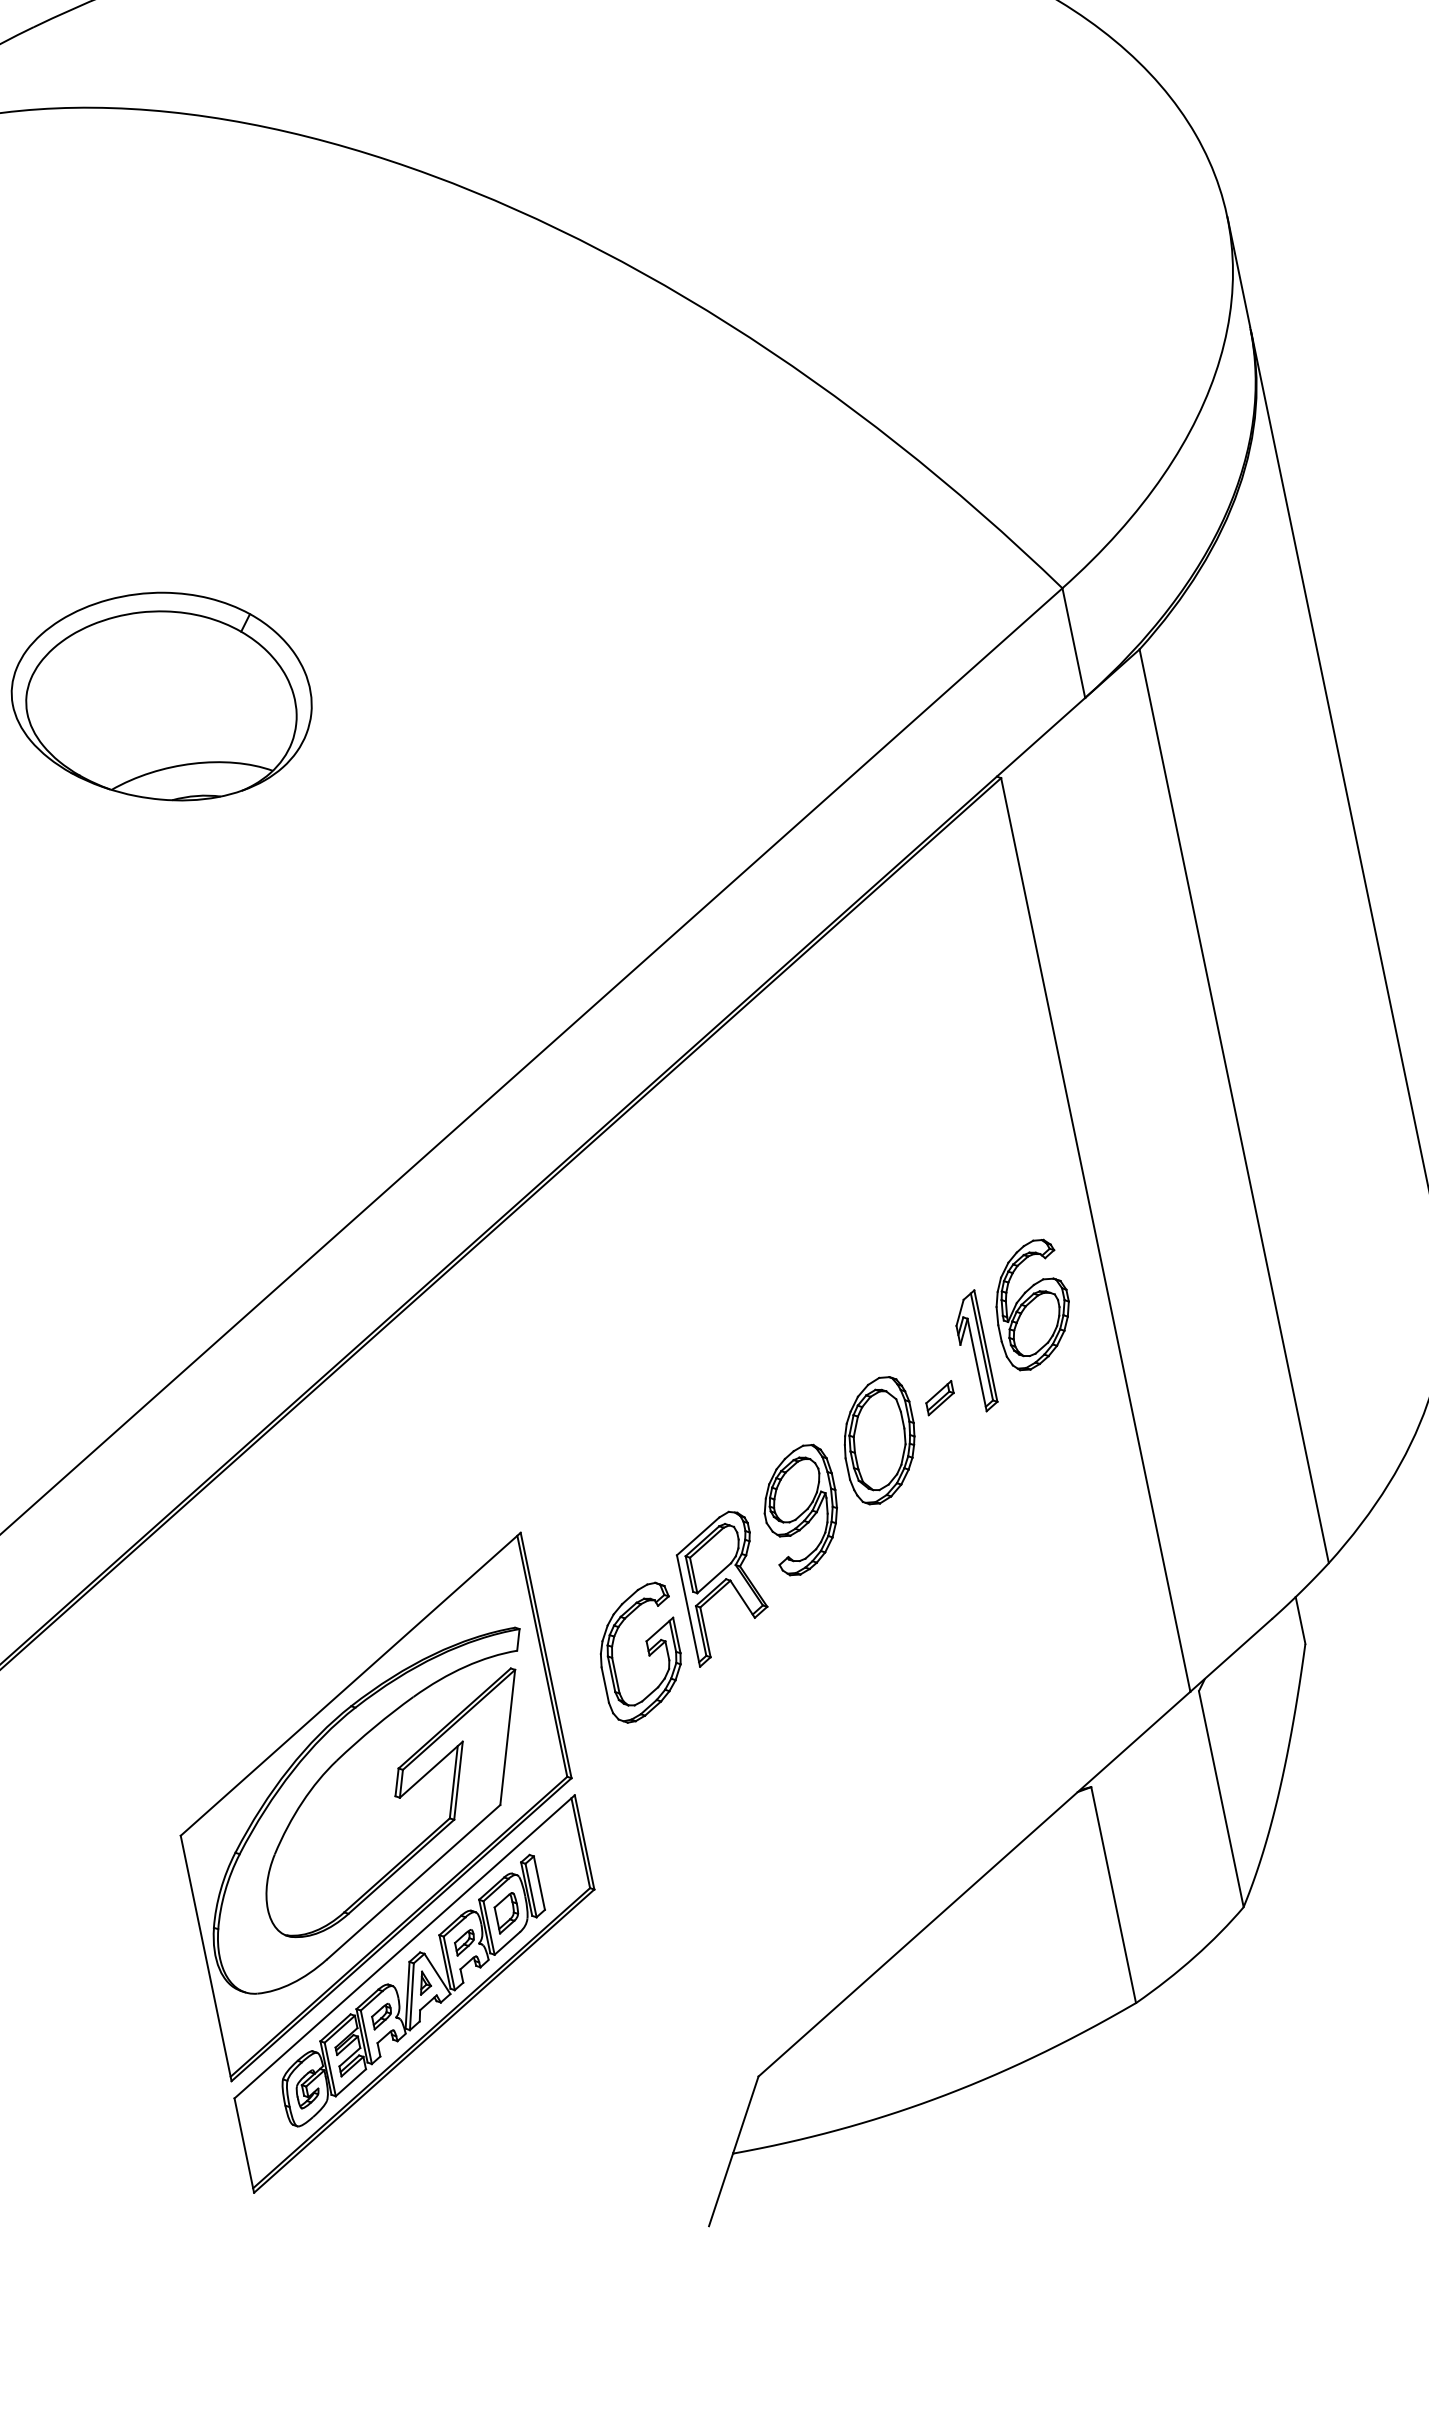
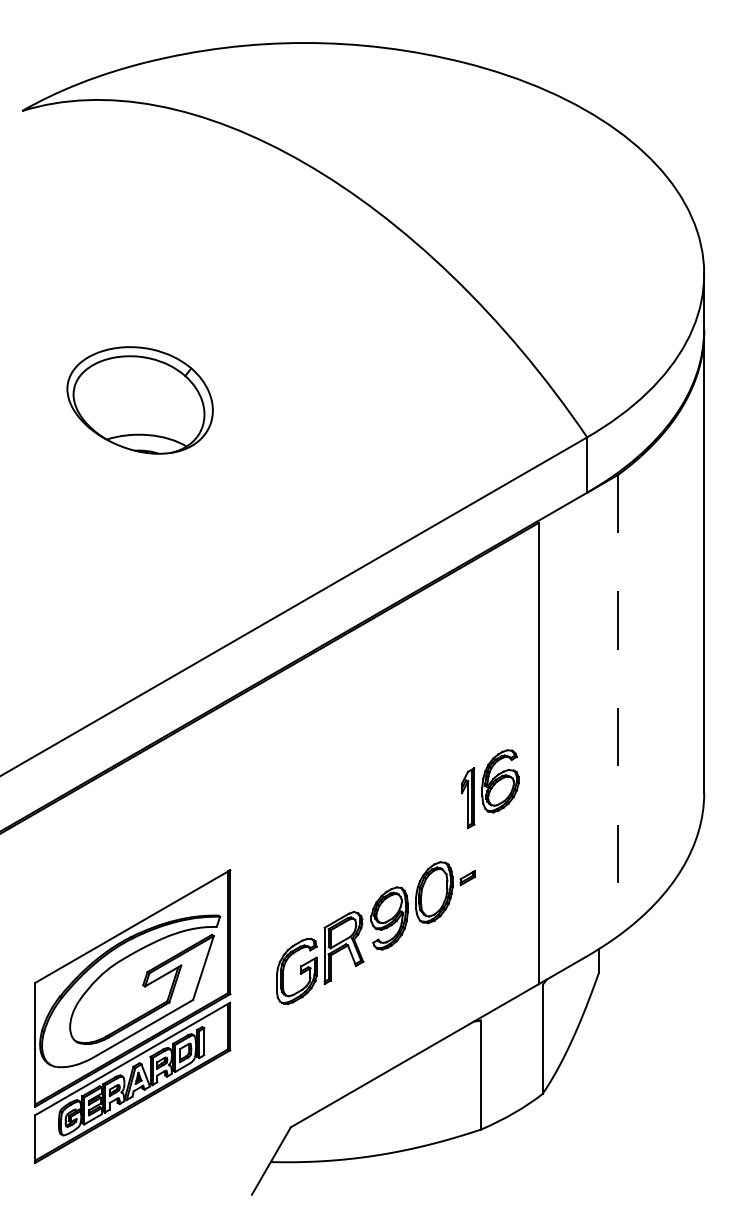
line: (1234, 1106) -> (618, 705), solid -> dashed
part: (779, 1543) -> (375, 932), moved
part: (387, 1862) -> (132, 1016), moved

